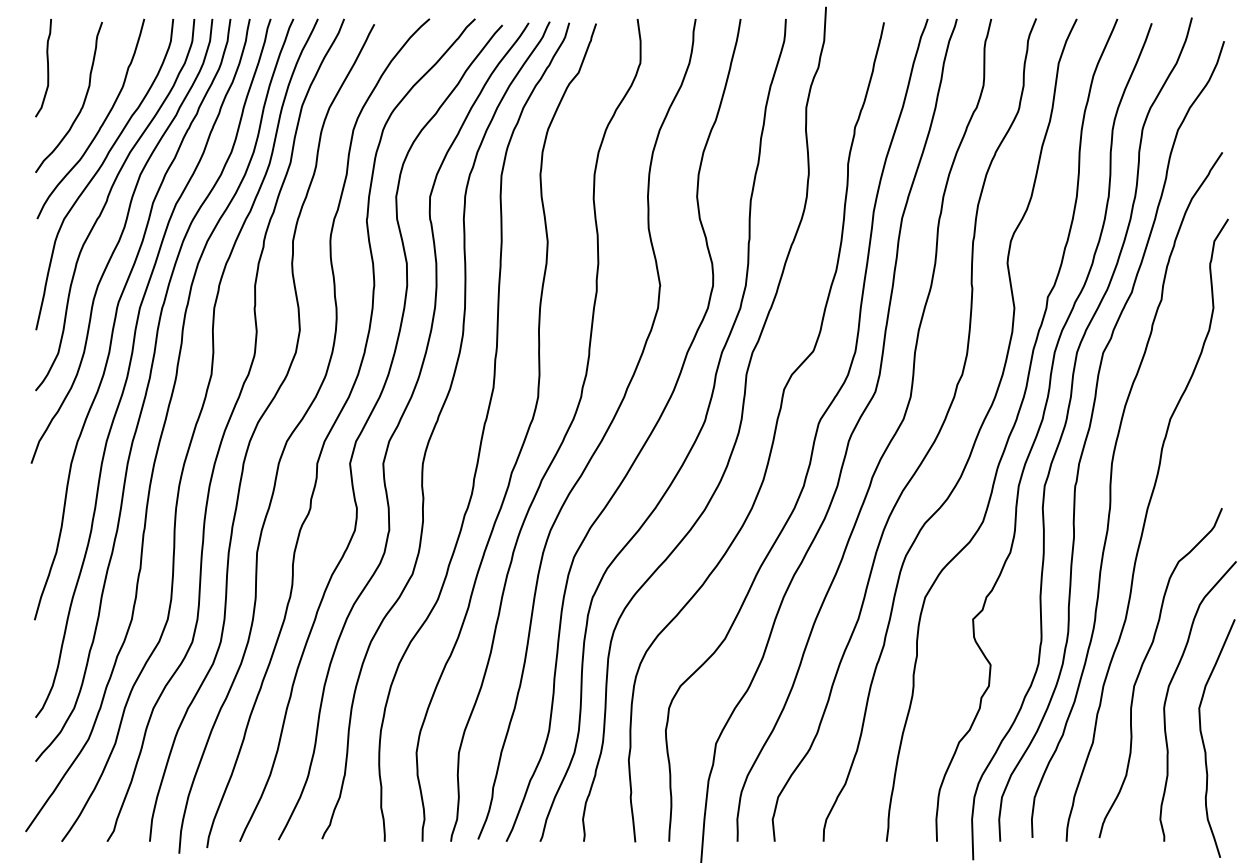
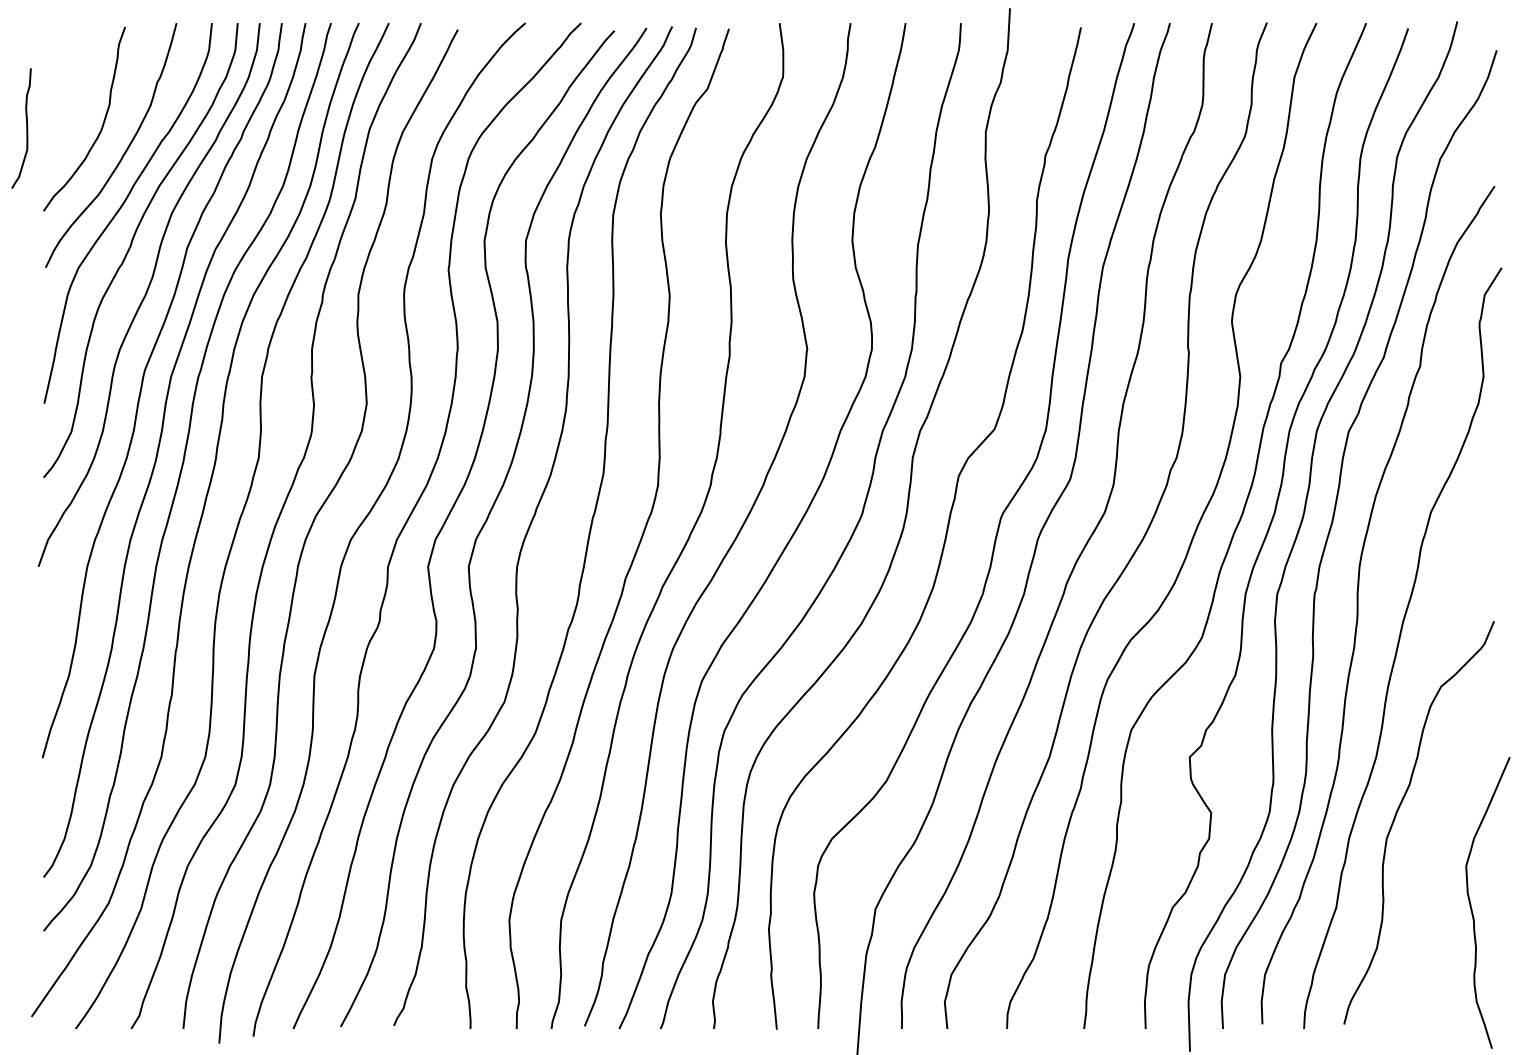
curve: (47, 68) -> (26, 128), moved
curve: (1168, 693) -> (1428, 847), removed

